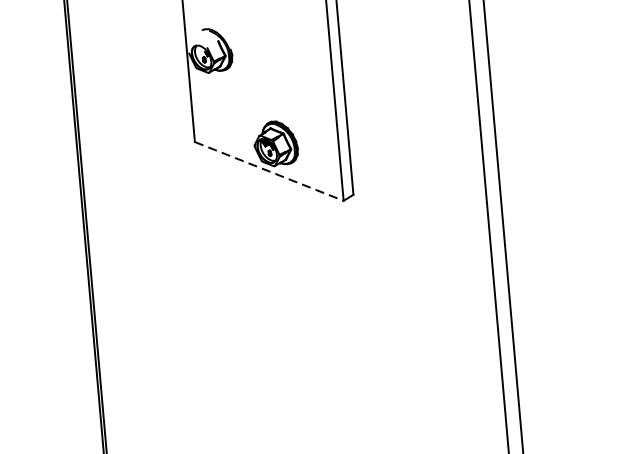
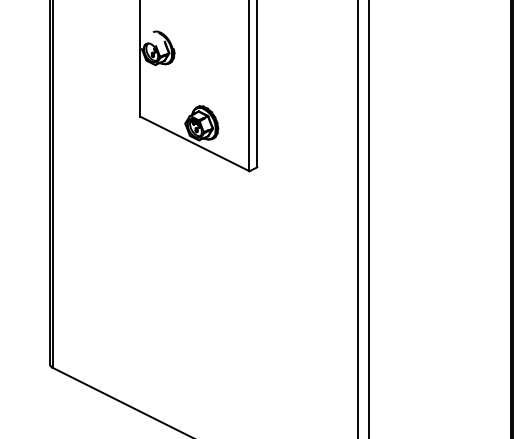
line: (270, 172) -> (195, 144), dashed -> solid

